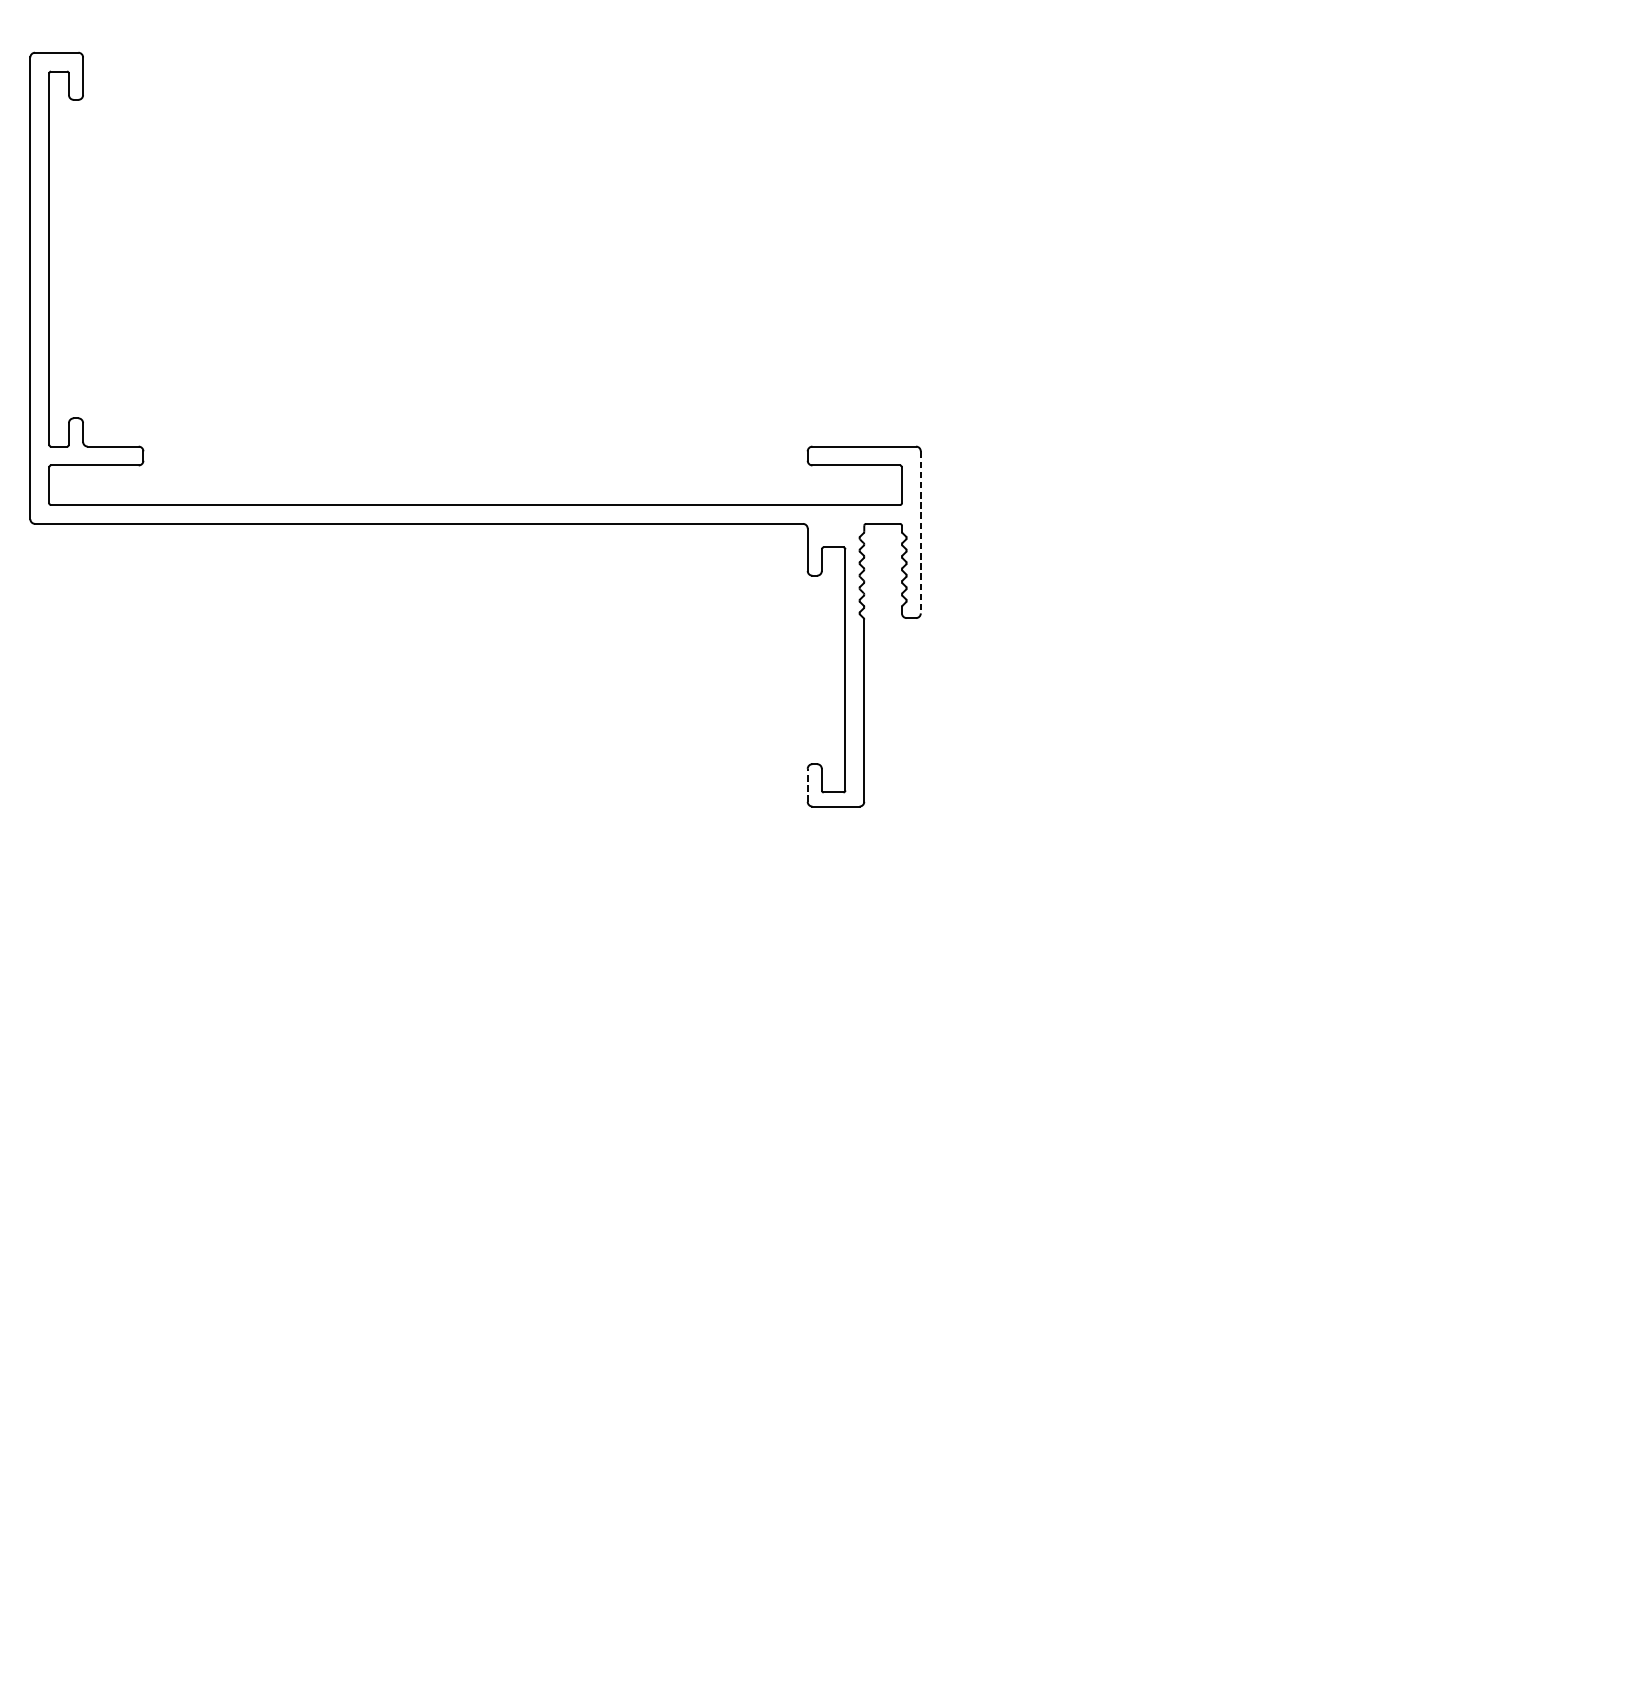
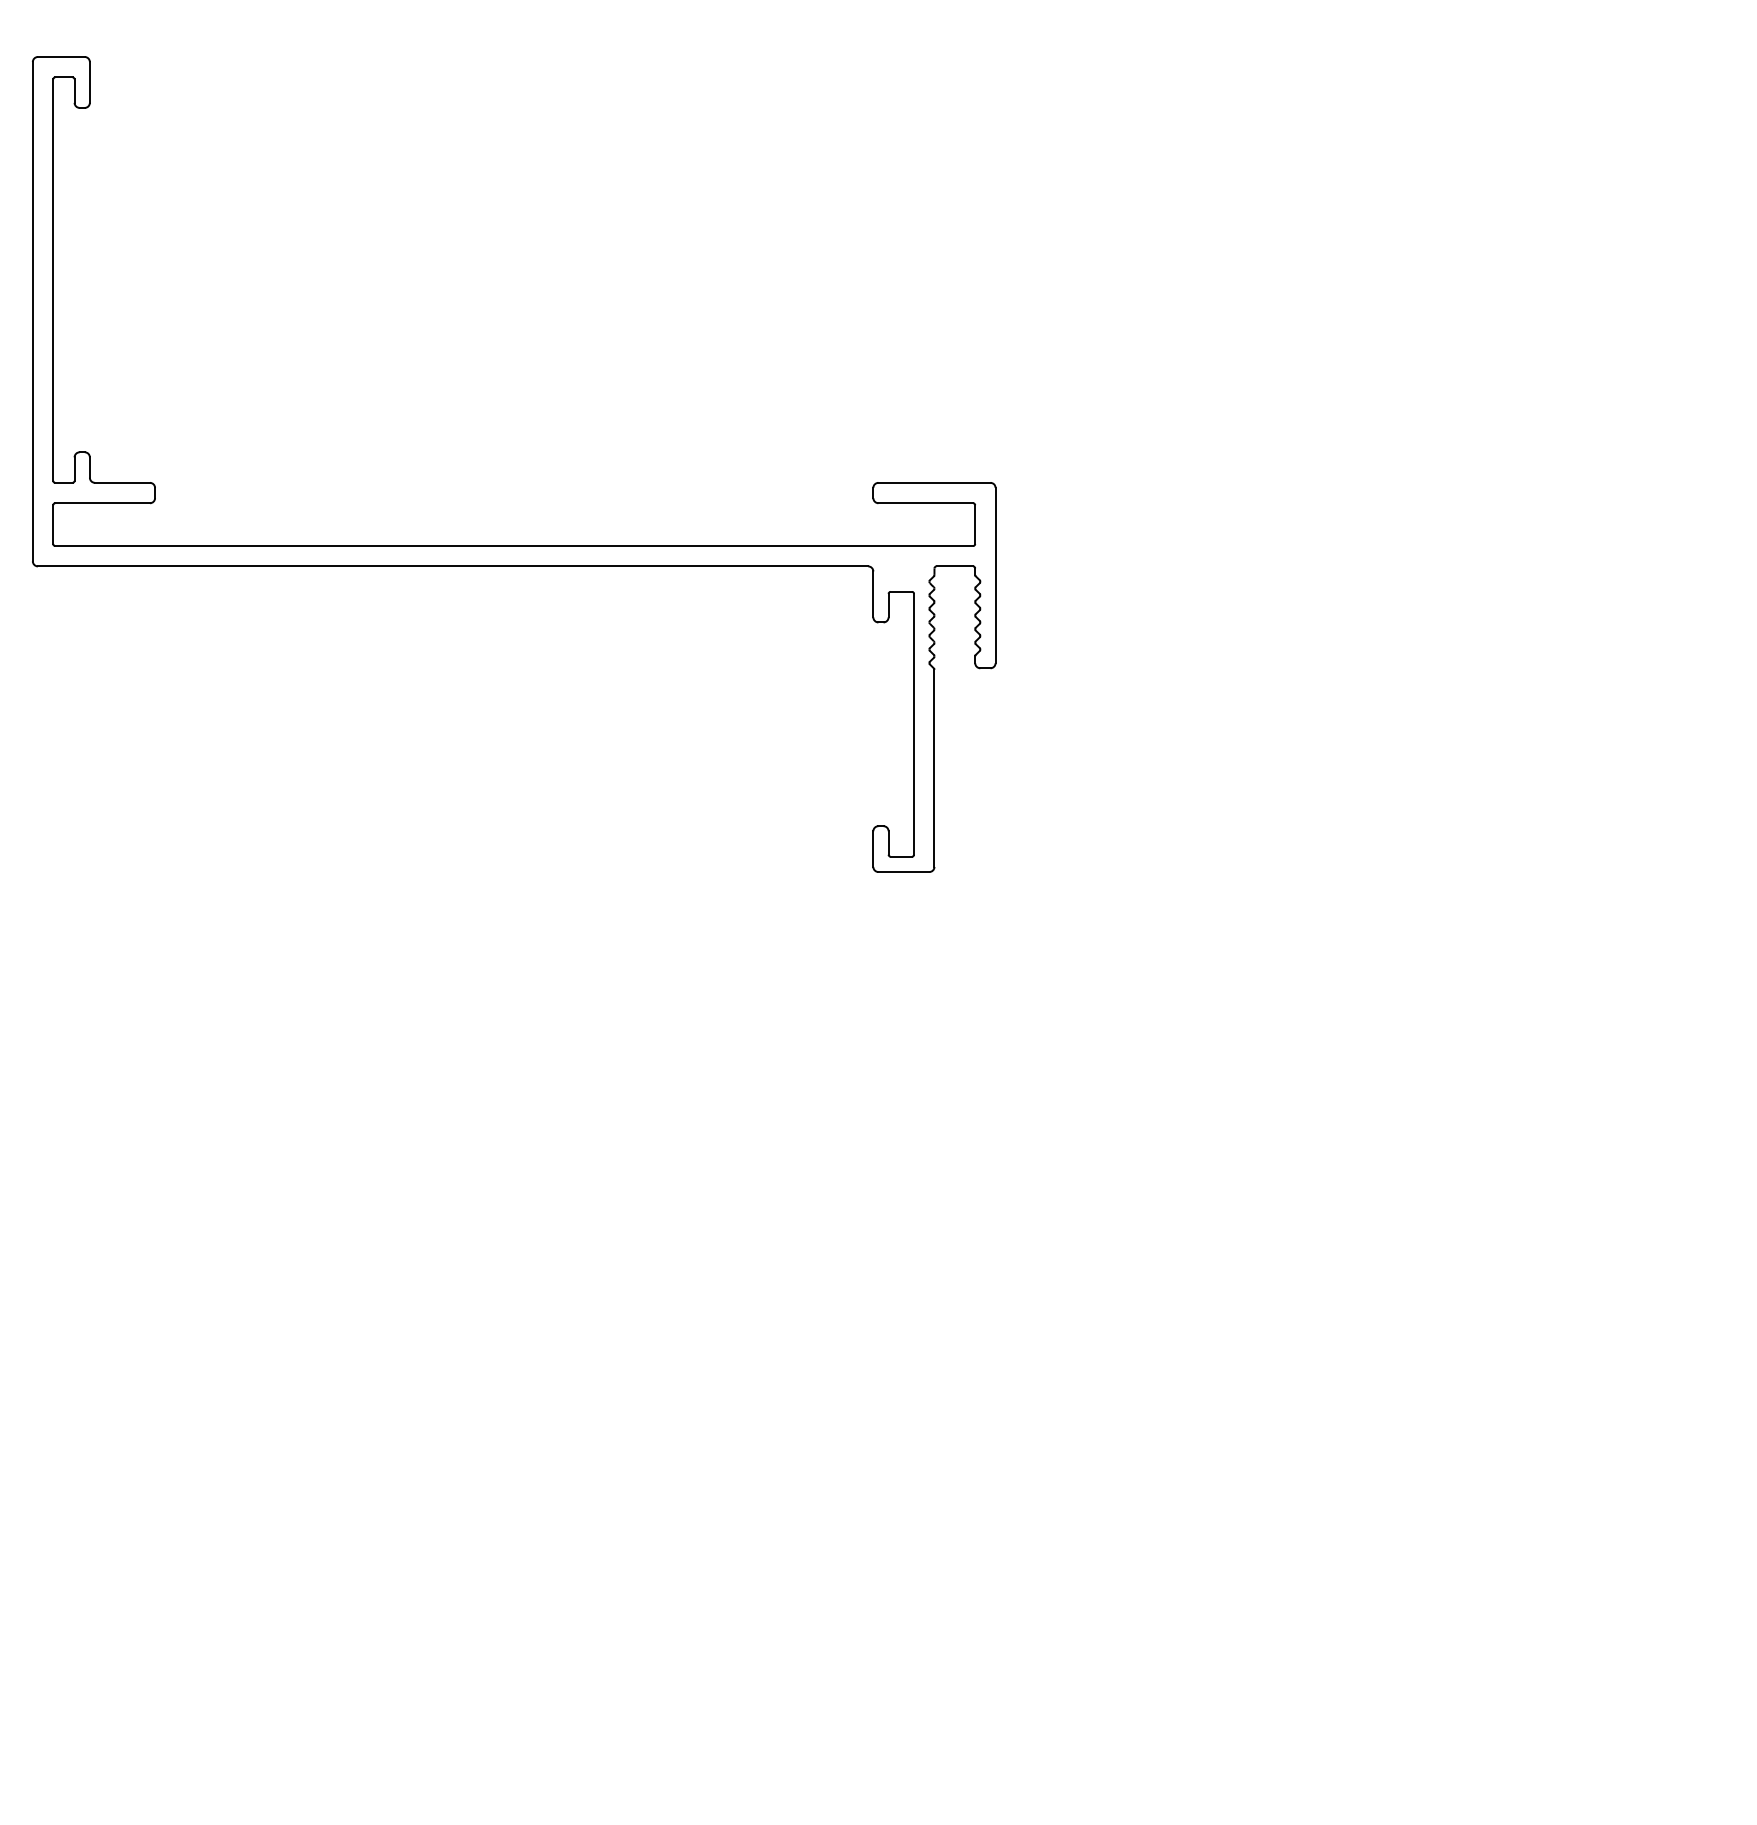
line: (920, 532) -> (995, 575), dashed -> solid
line: (807, 785) -> (873, 849), dashed -> solid

